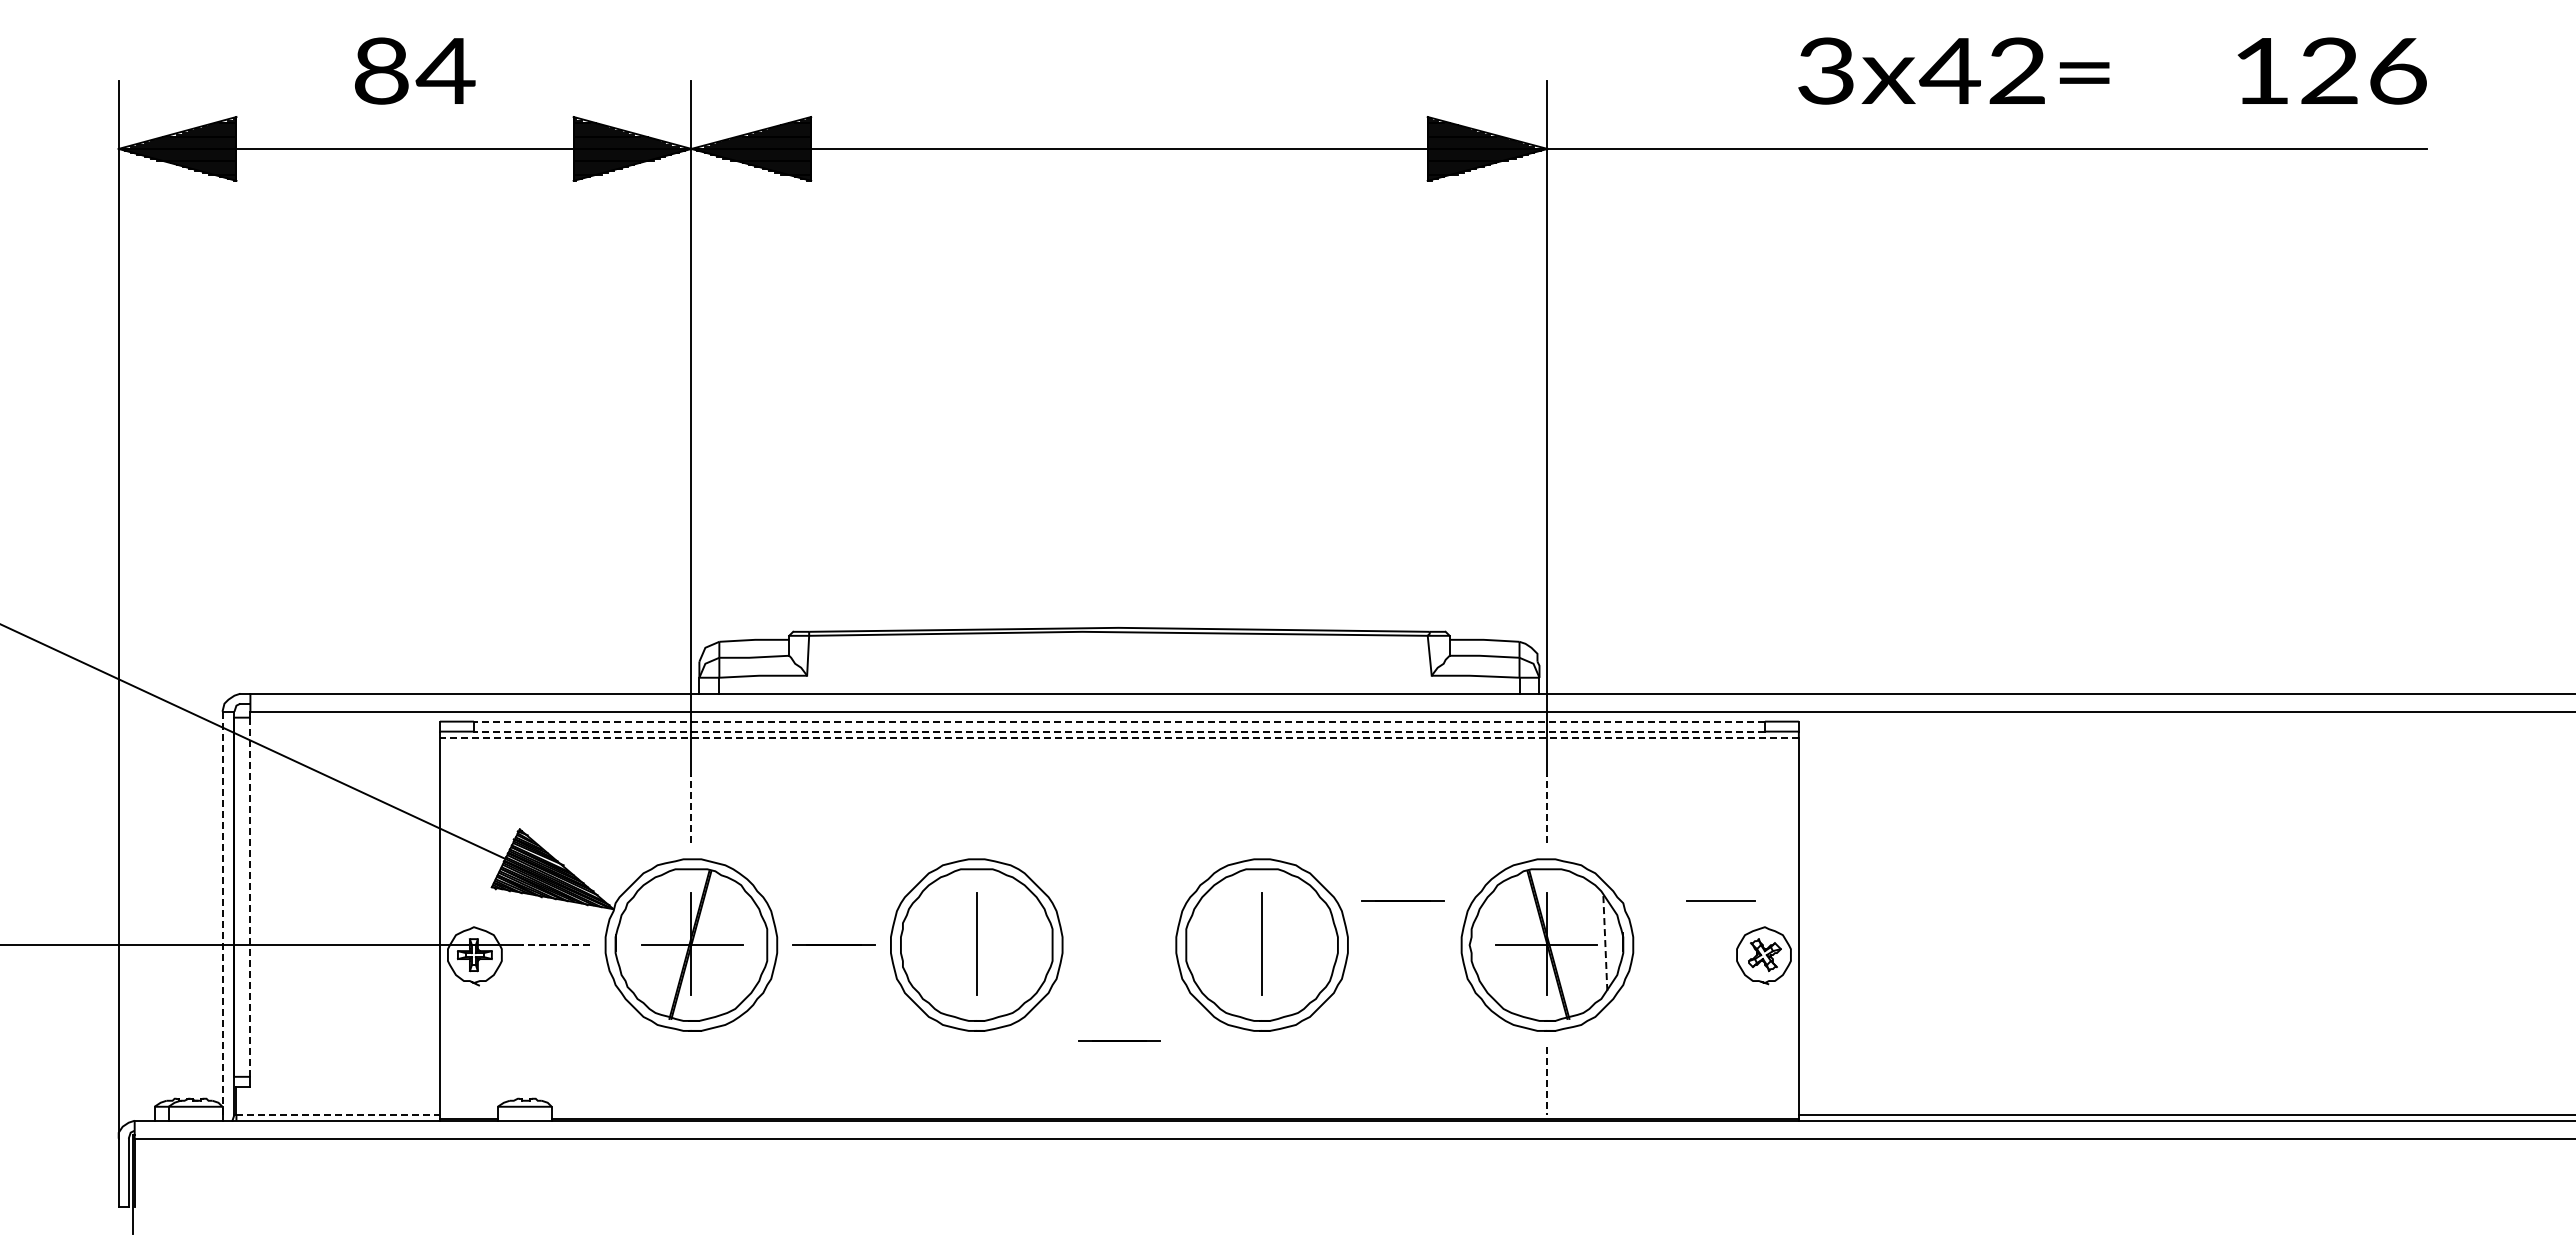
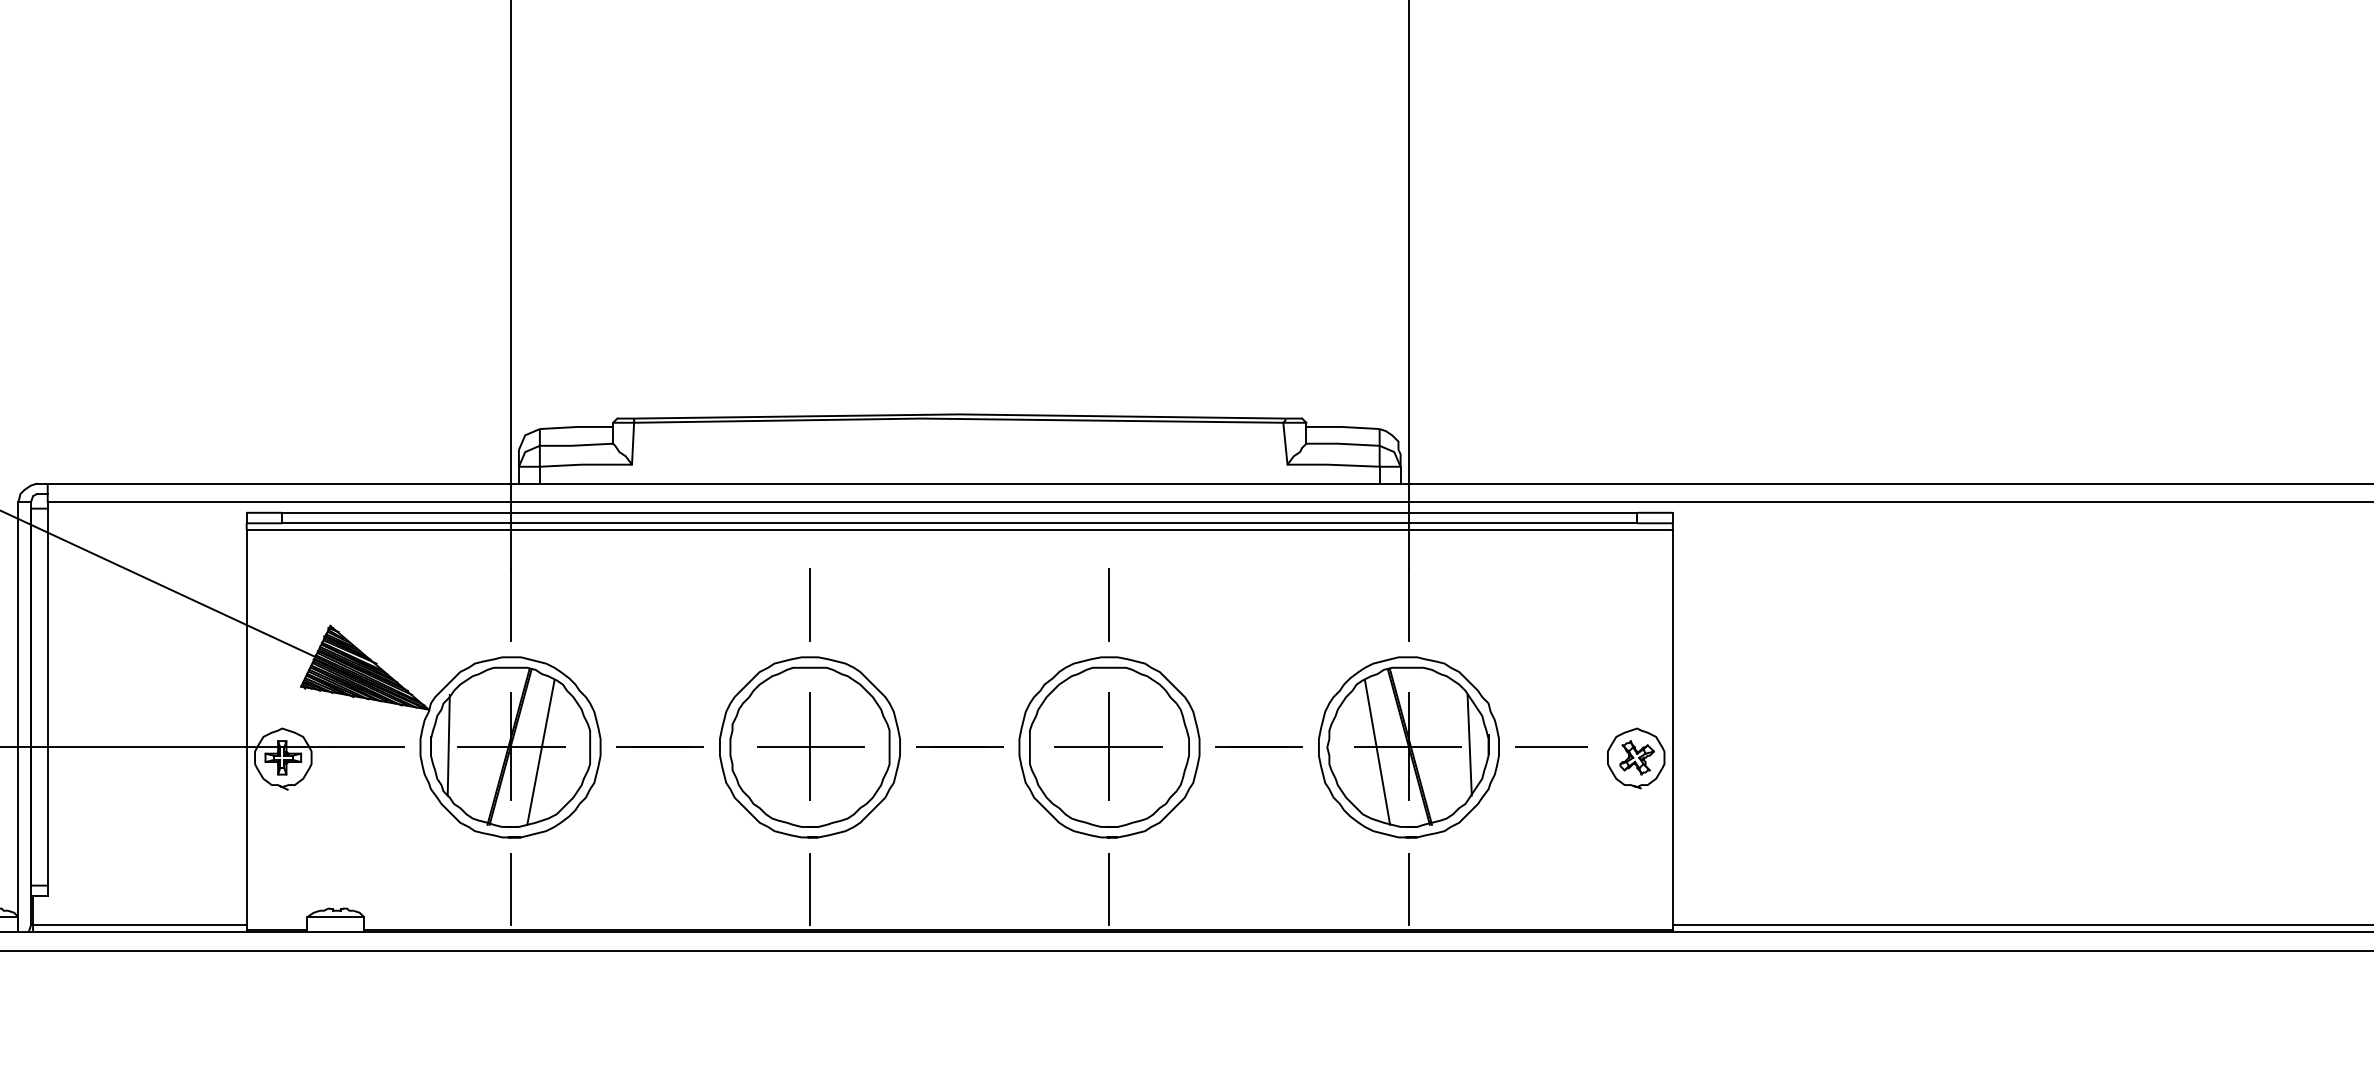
line: (1119, 721) -> (959, 512), dashed -> solid
line: (1119, 731) -> (959, 523), dashed -> solid
line: (1118, 737) -> (958, 529), dashed -> solid
line: (691, 809) -> (510, 605), dashed -> solid
line: (976, 809) -> (809, 605), added
line: (1261, 809) -> (1108, 605), added
line: (1547, 809) -> (1409, 605), dashed -> solid
line: (250, 897) -> (47, 697), dashed -> solid
line: (1402, 900) -> (1258, 746), moved
line: (1720, 900) -> (1550, 746), moved
line: (222, 913) -> (18, 714), dashed -> solid
line: (632, 943) -> (448, 745), added
line: (1605, 943) -> (1469, 745), dashed -> solid
line: (555, 945) -> (367, 747), dashed -> solid
line: (977, 945) -> (810, 747), added
line: (1261, 945) -> (1108, 747), added
line: (720, 949) -> (541, 751), added
line: (1517, 949) -> (1377, 751), added
line: (1119, 1040) -> (959, 746), moved
line: (691, 1080) -> (510, 889), added
line: (976, 1080) -> (809, 889), added
line: (1262, 1080) -> (1109, 889), added
line: (1547, 1080) -> (1409, 889), dashed -> solid
line: (338, 1114) -> (140, 925), dashed -> solid

